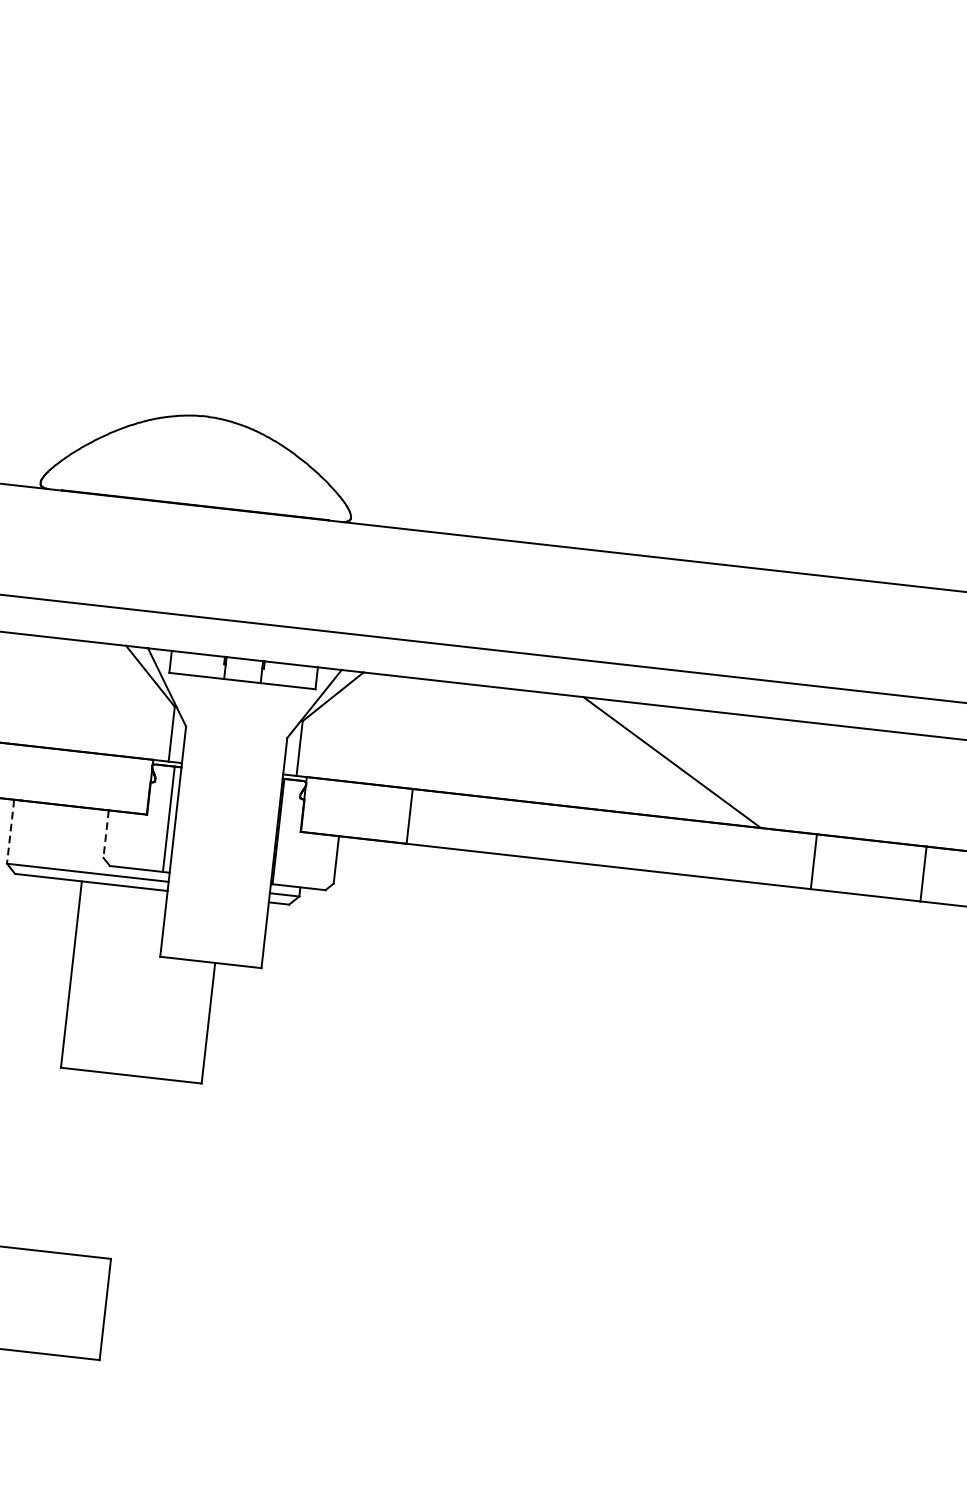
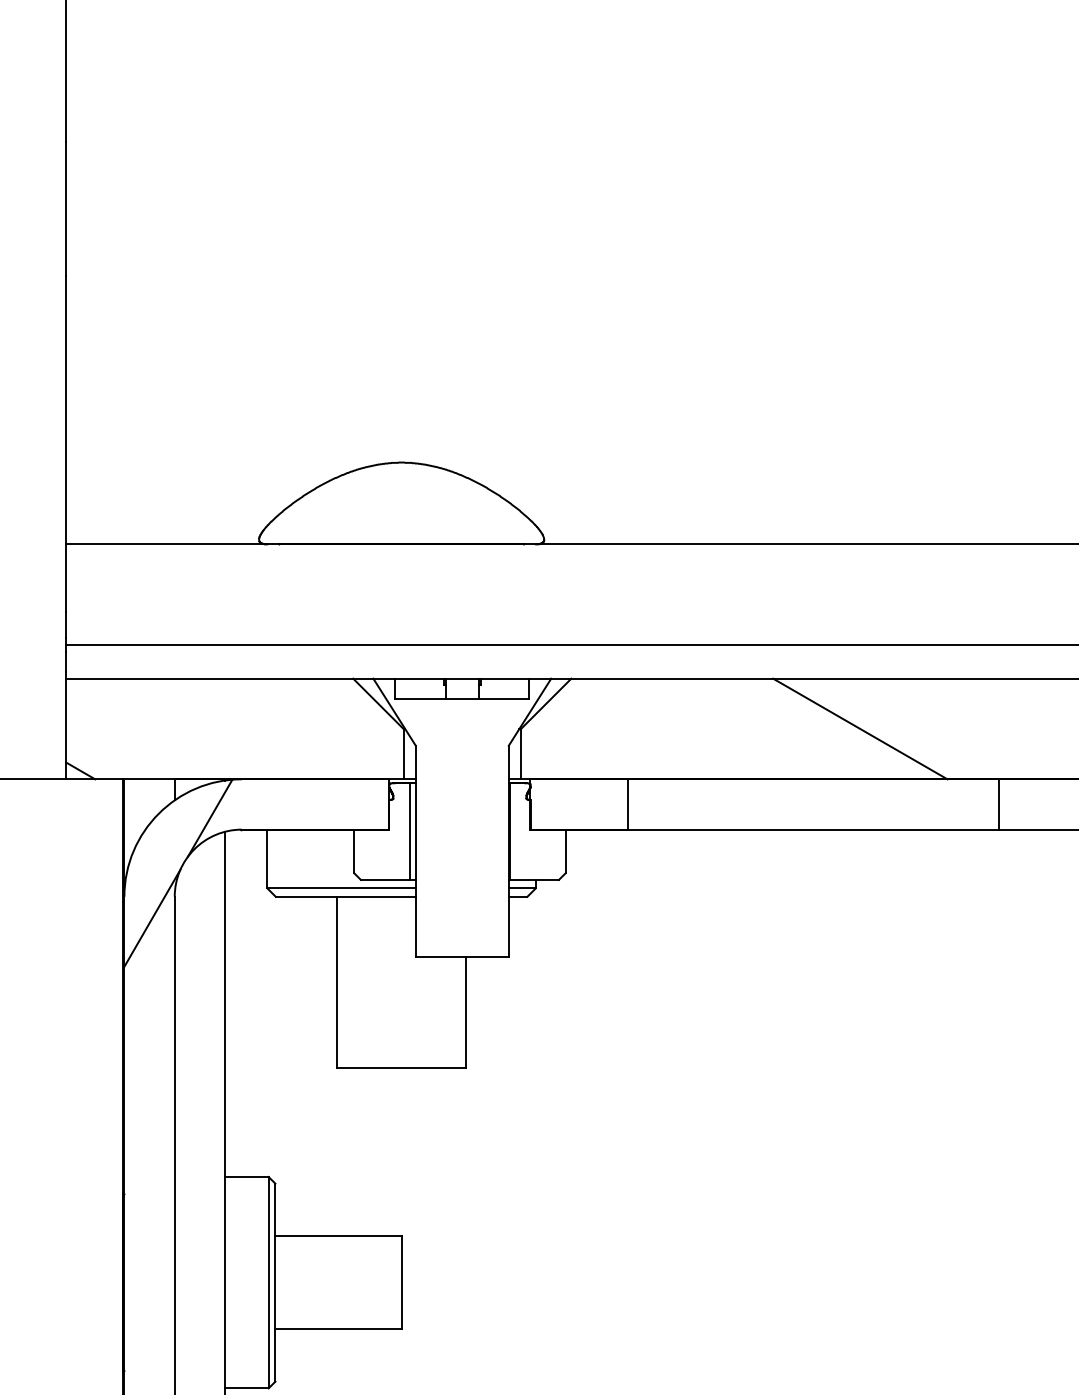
line: (10, 832) -> (267, 859), dashed -> solid
line: (106, 834) -> (354, 851), dashed -> solid

